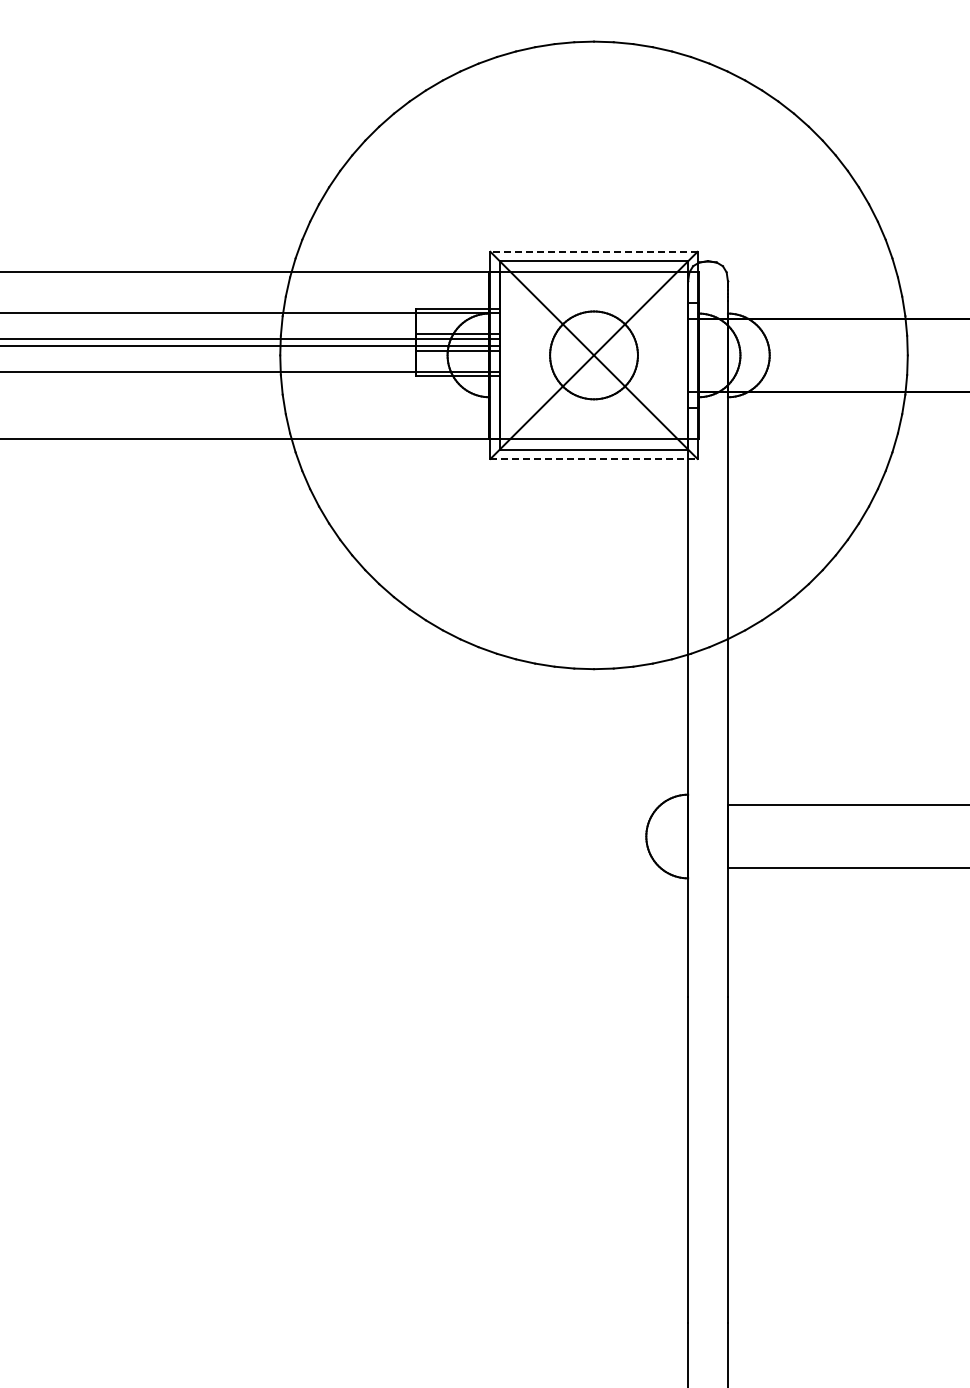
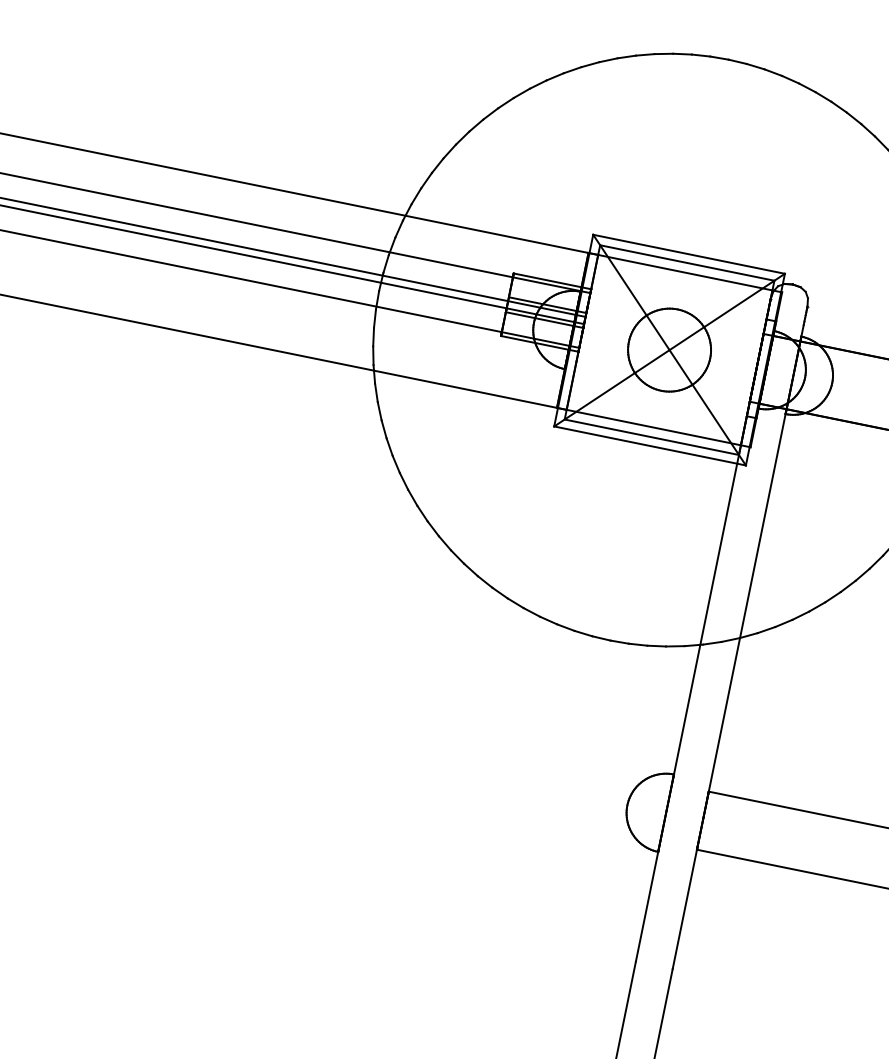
line: (594, 251) -> (689, 254), dashed -> solid
line: (594, 458) -> (650, 445), dashed -> solid

